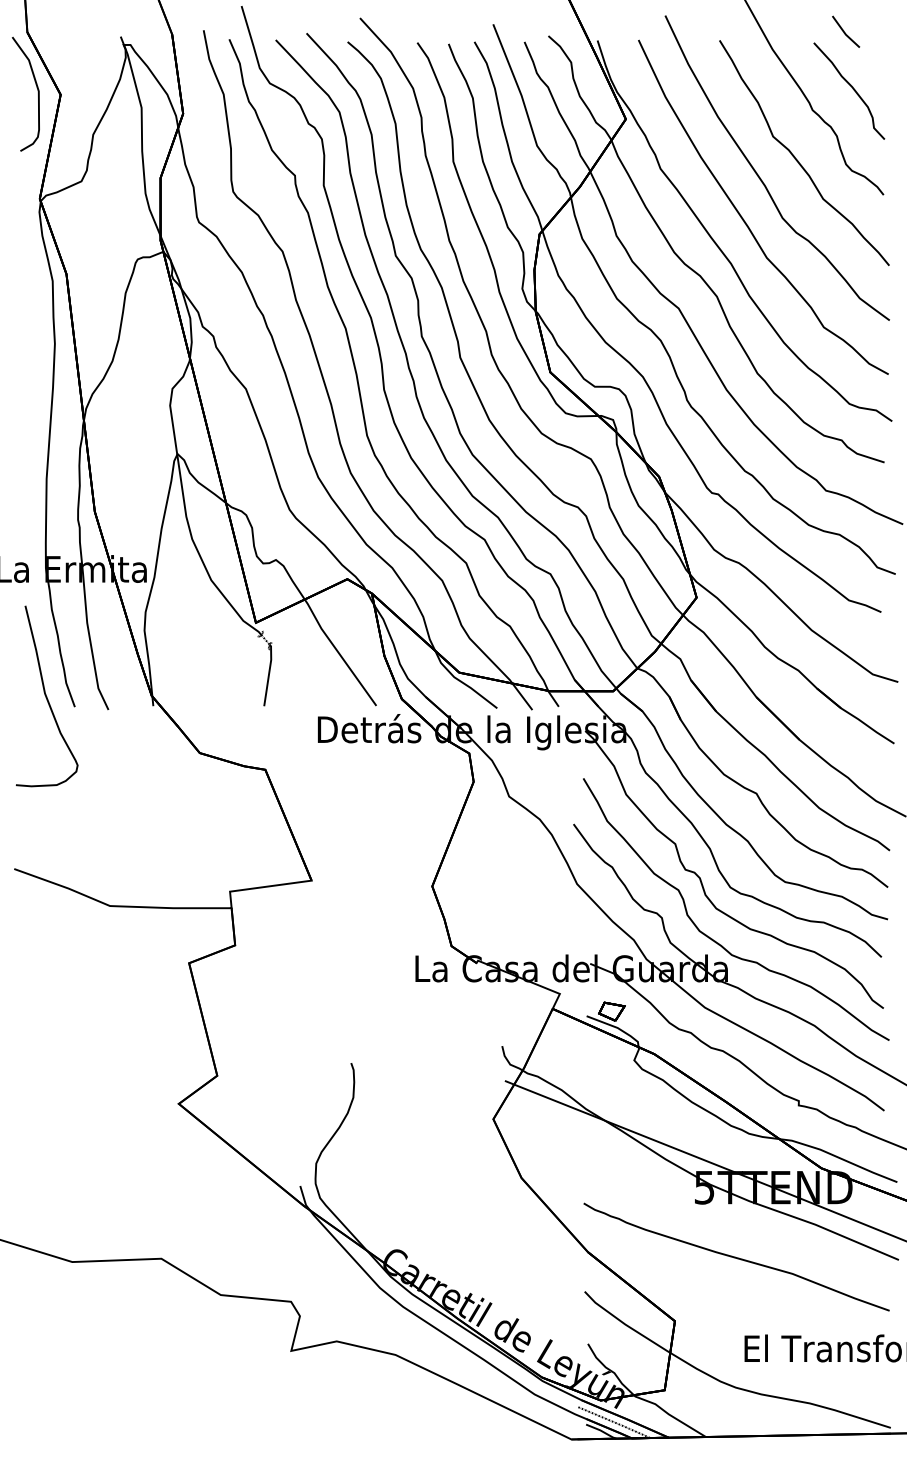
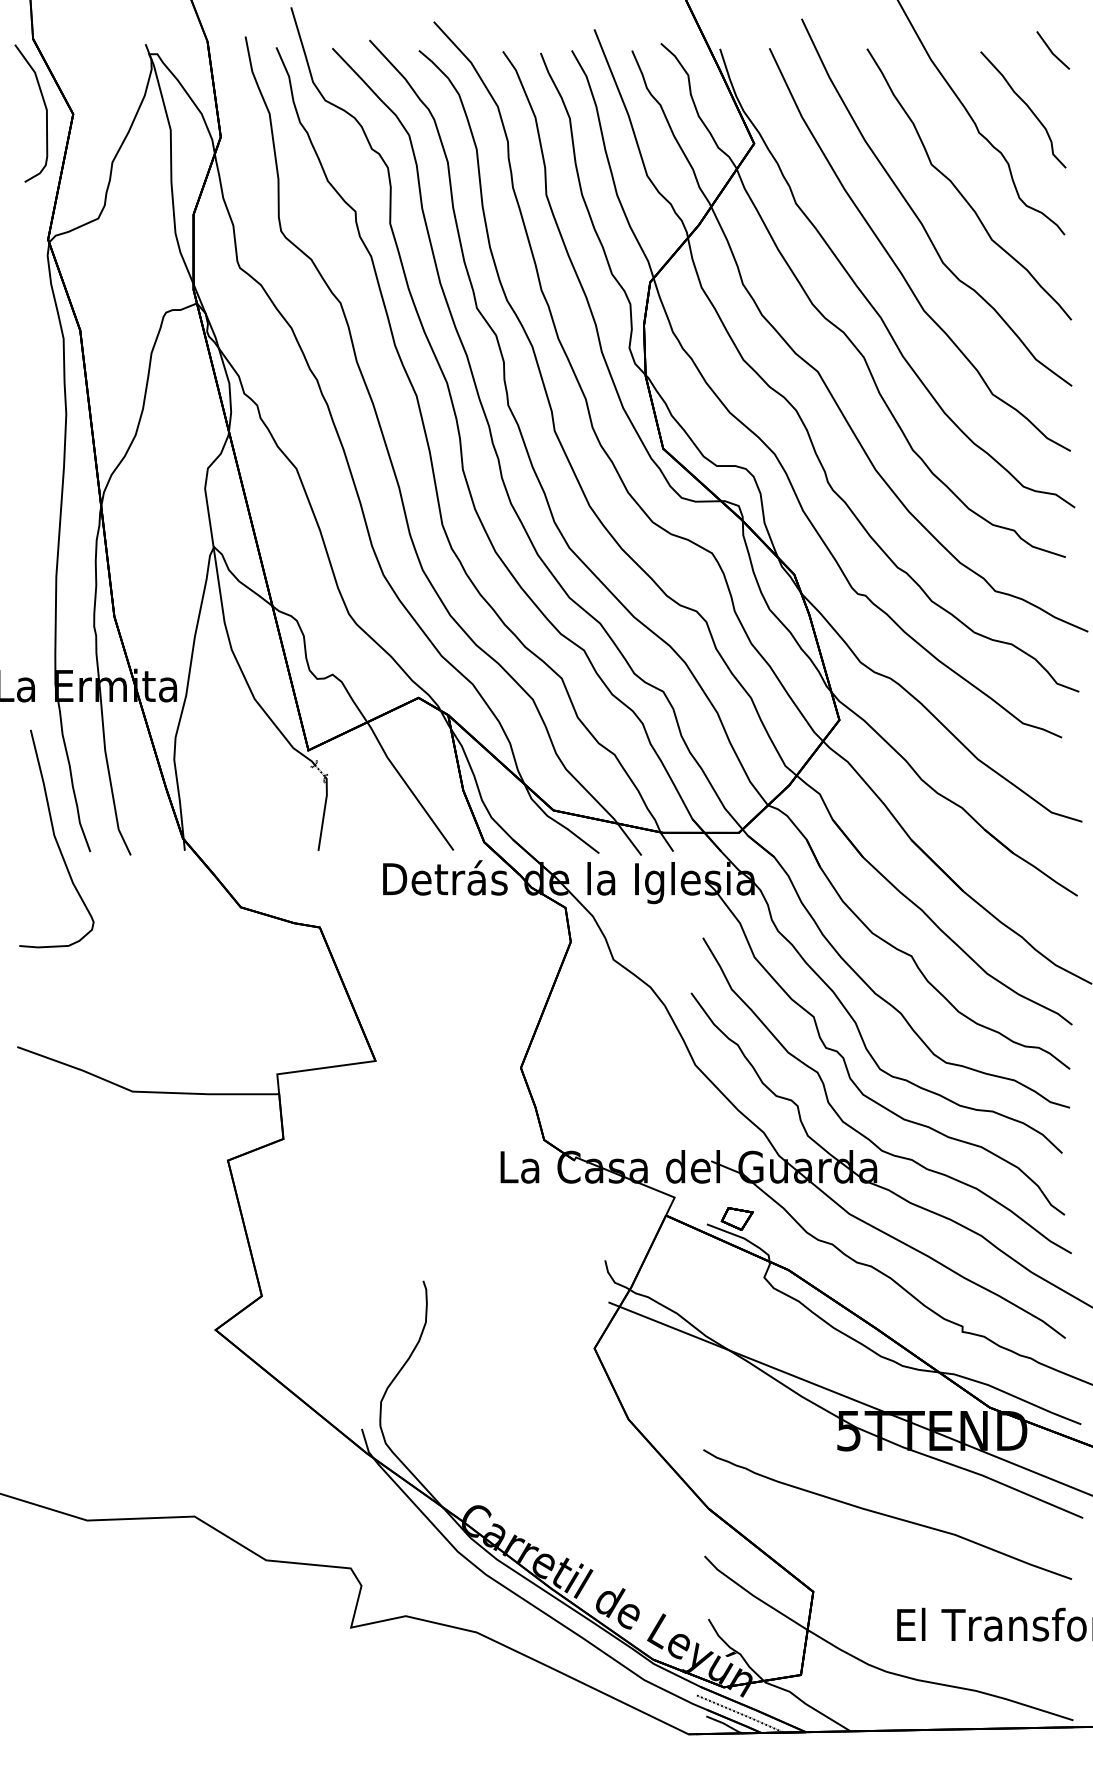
line: (845, 32) -> (1052, 51), moved

